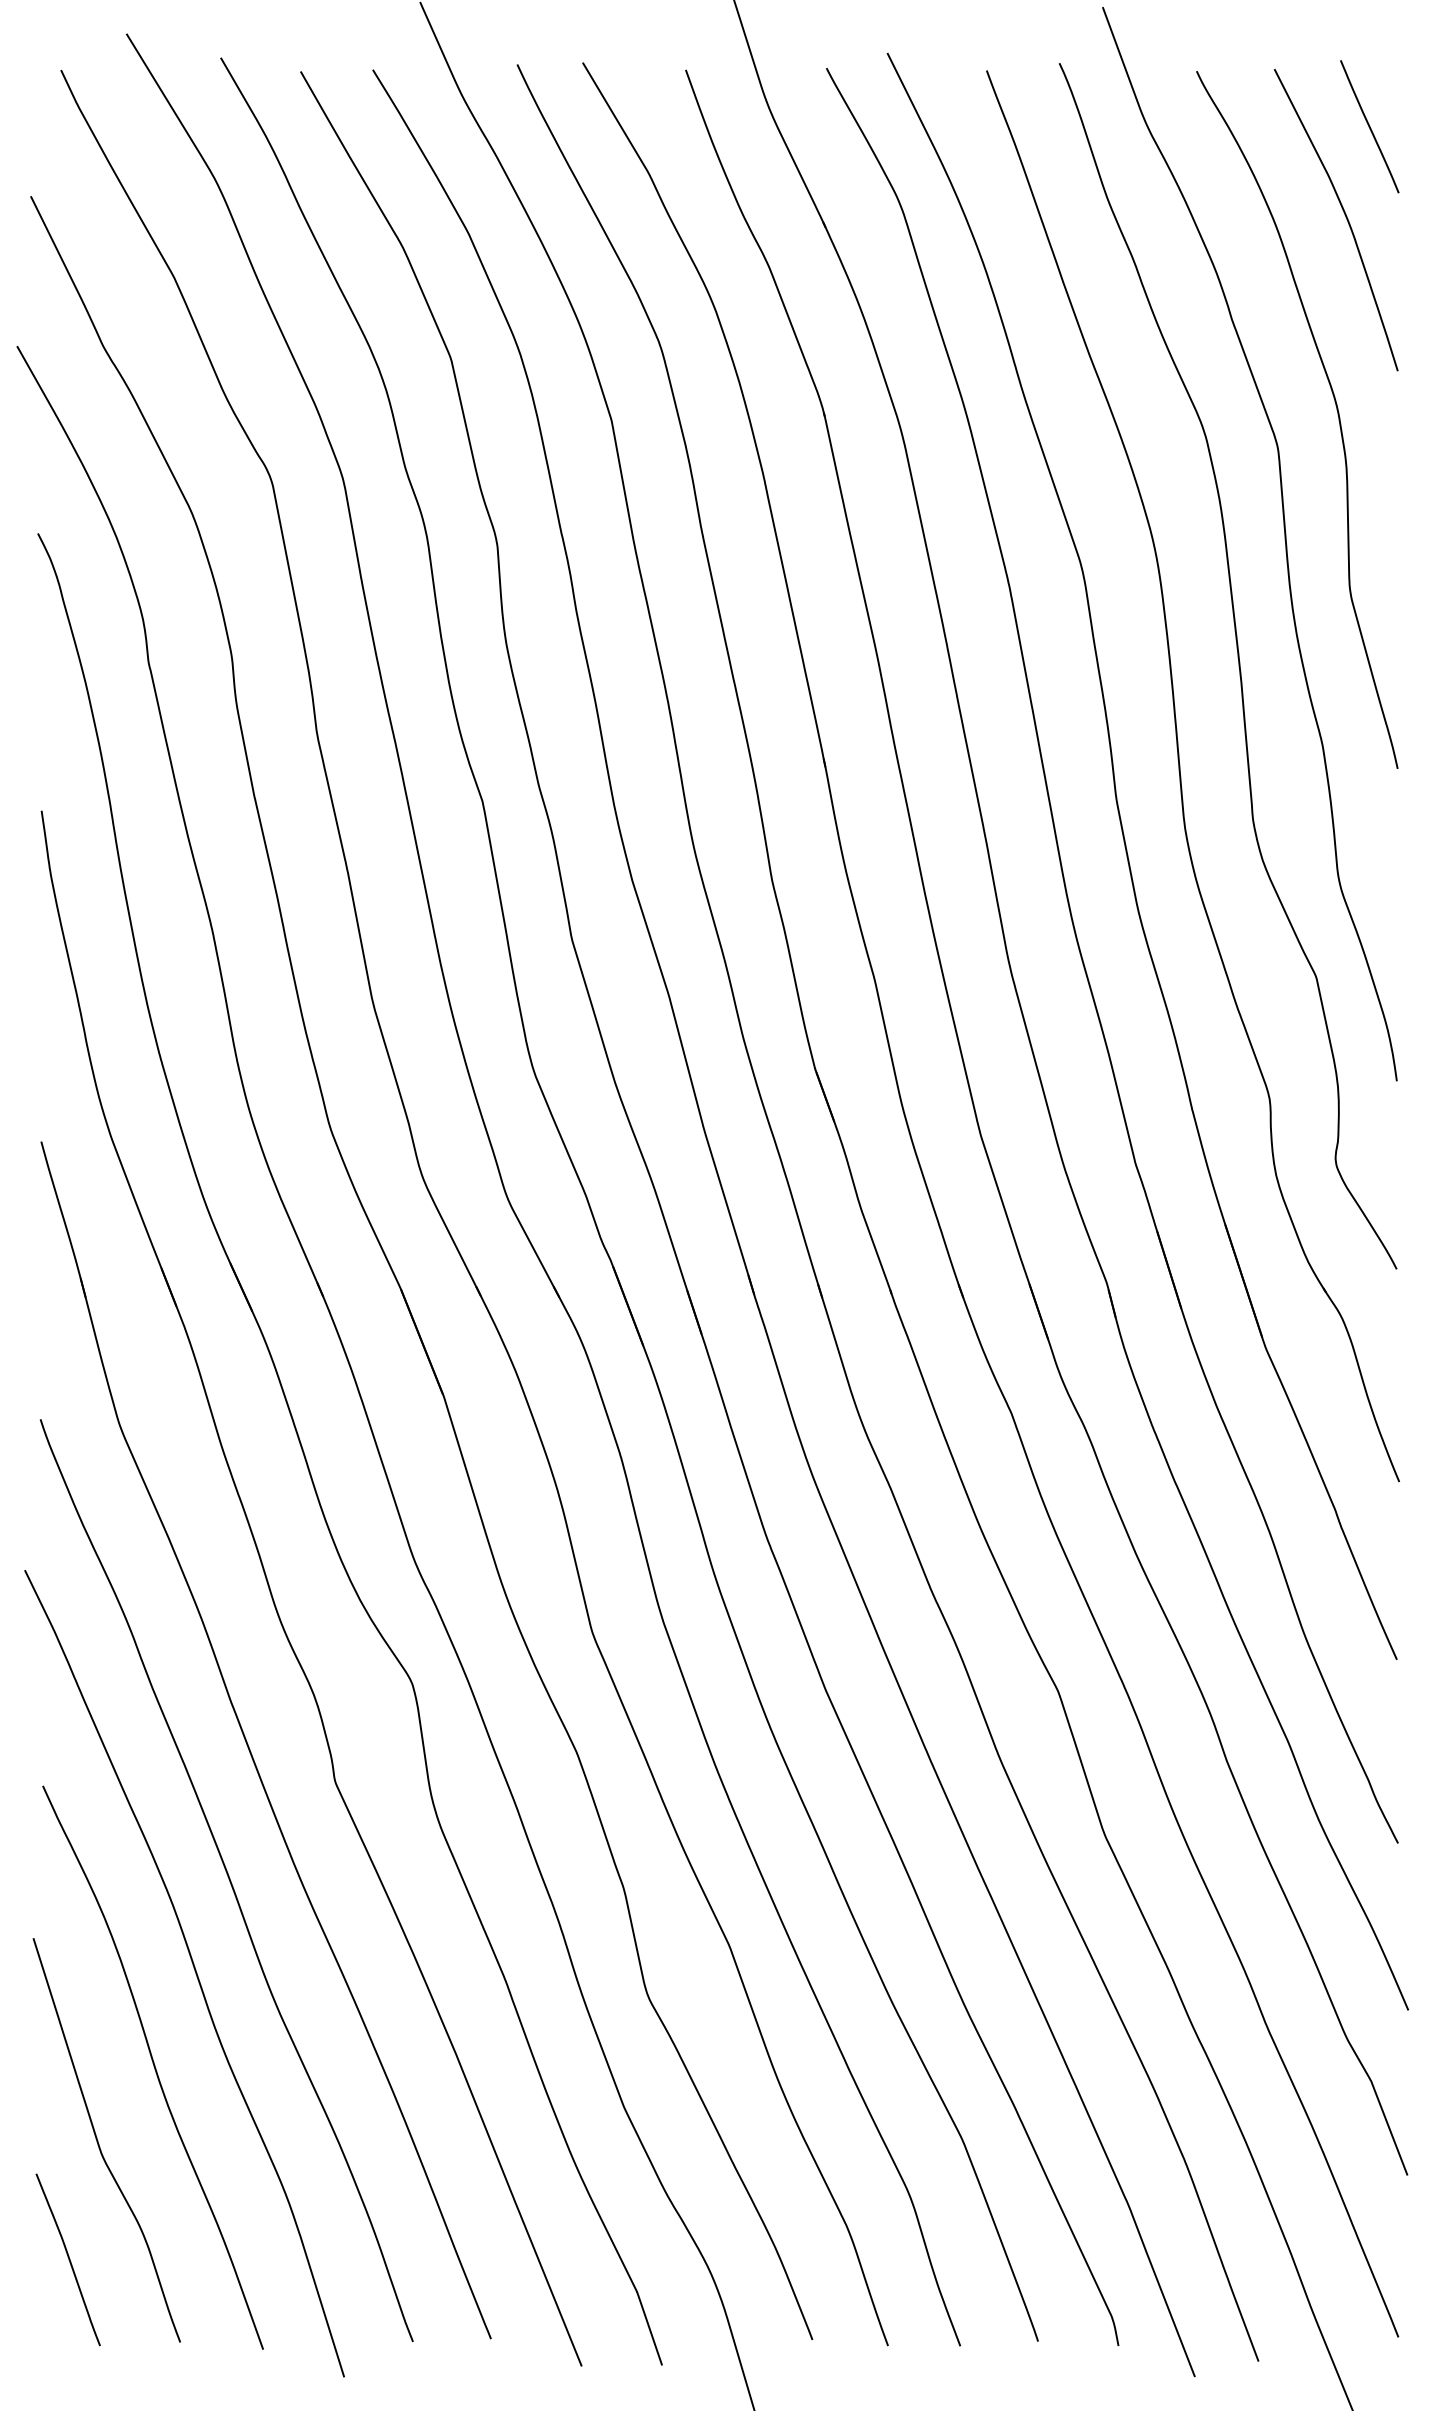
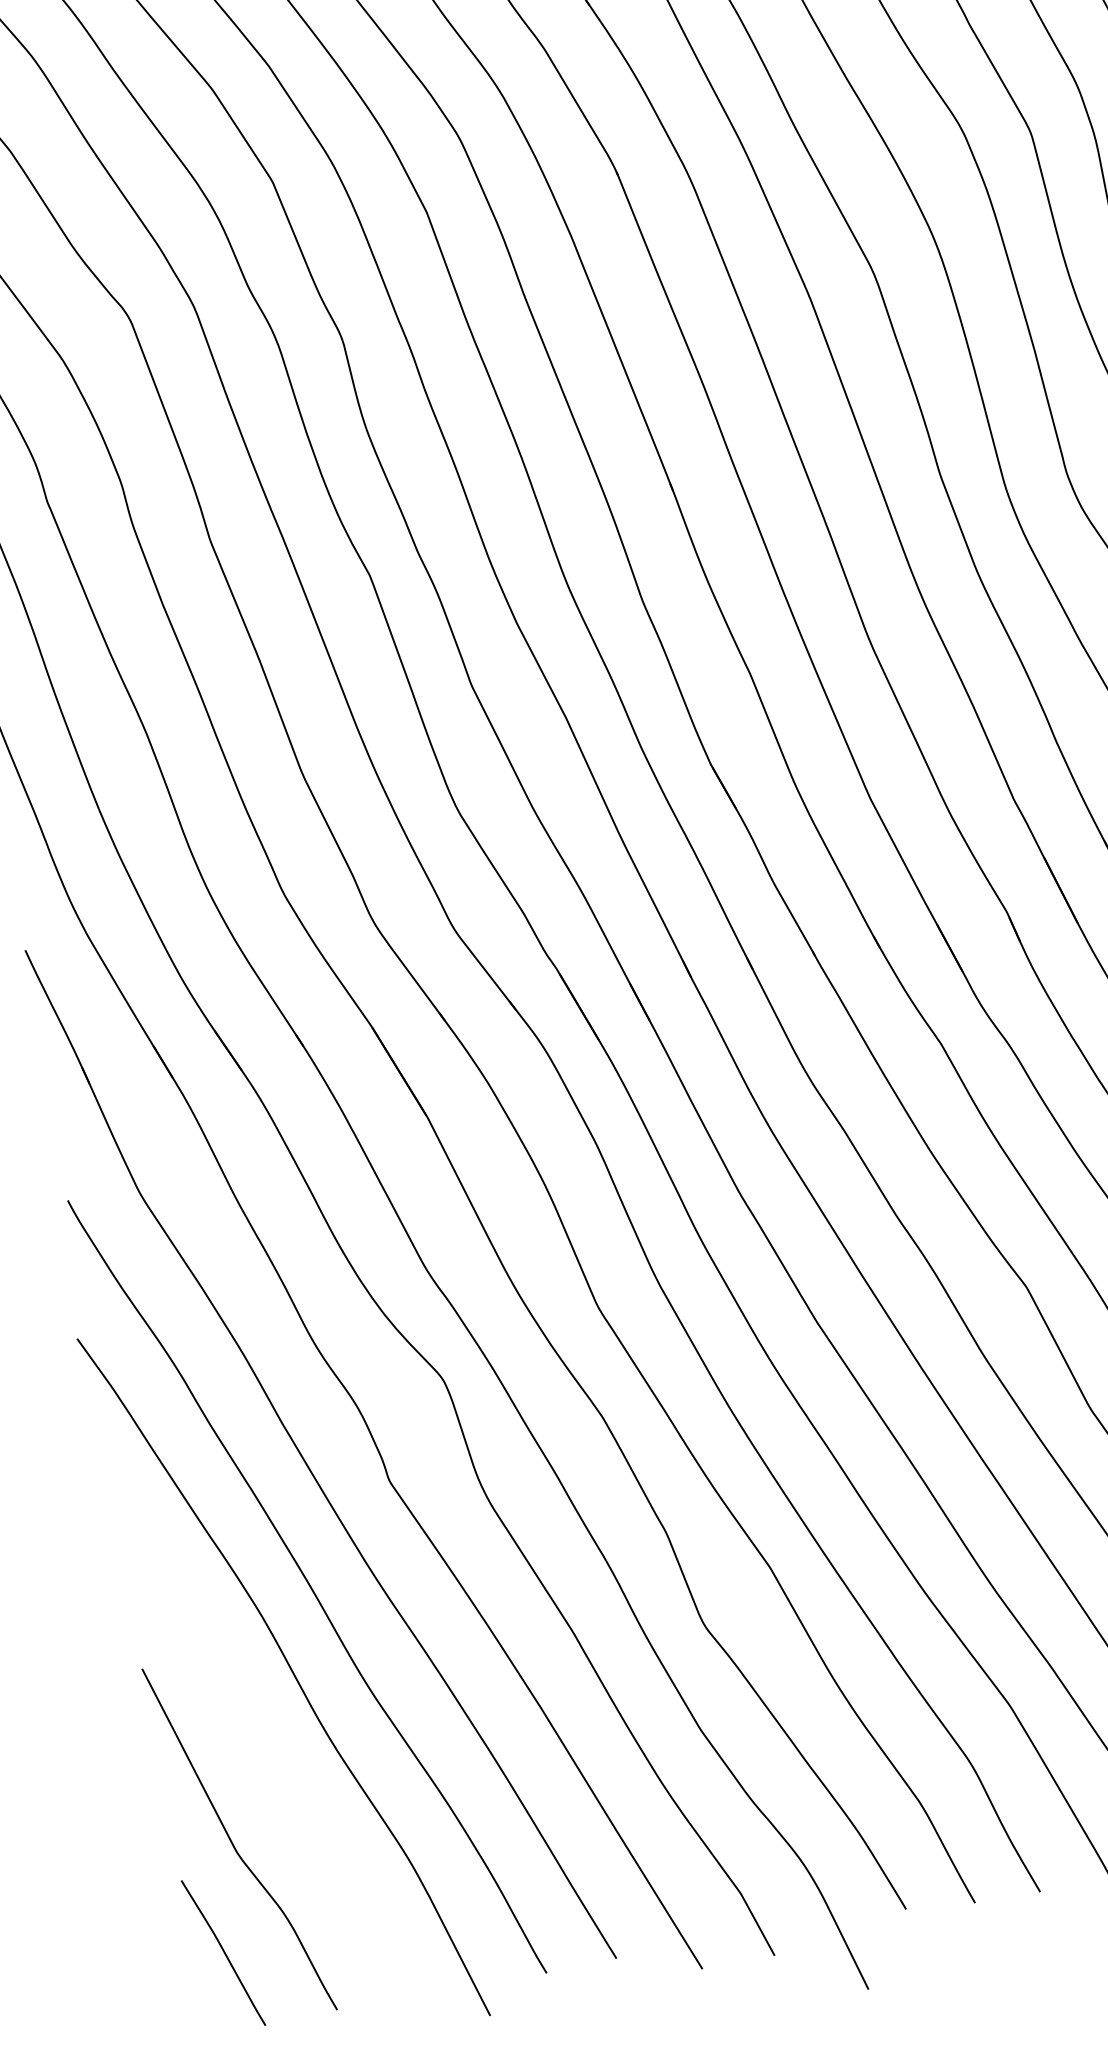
curve: (153, 2066) -> (270, 1765), removed

